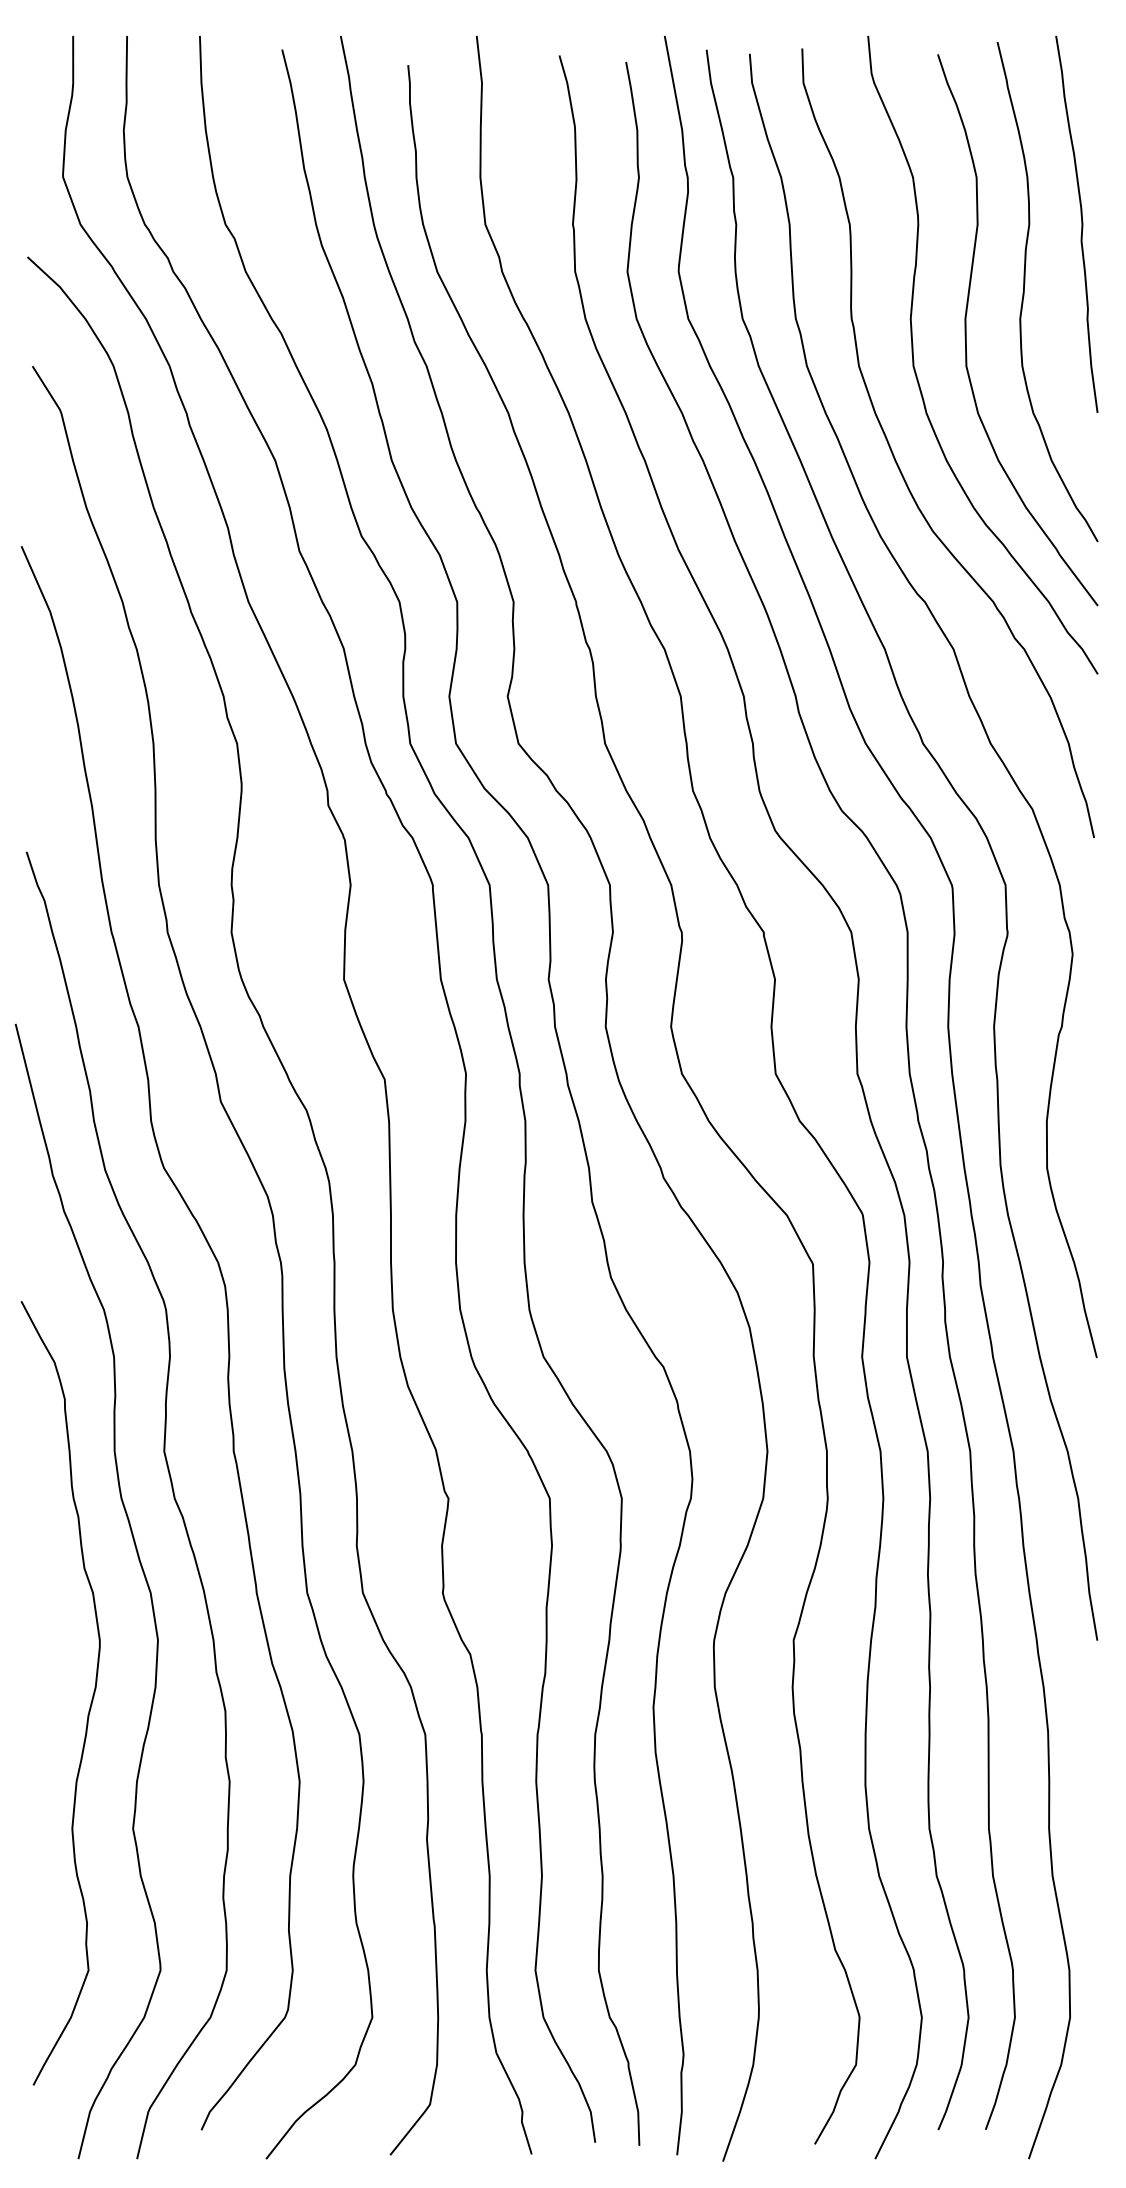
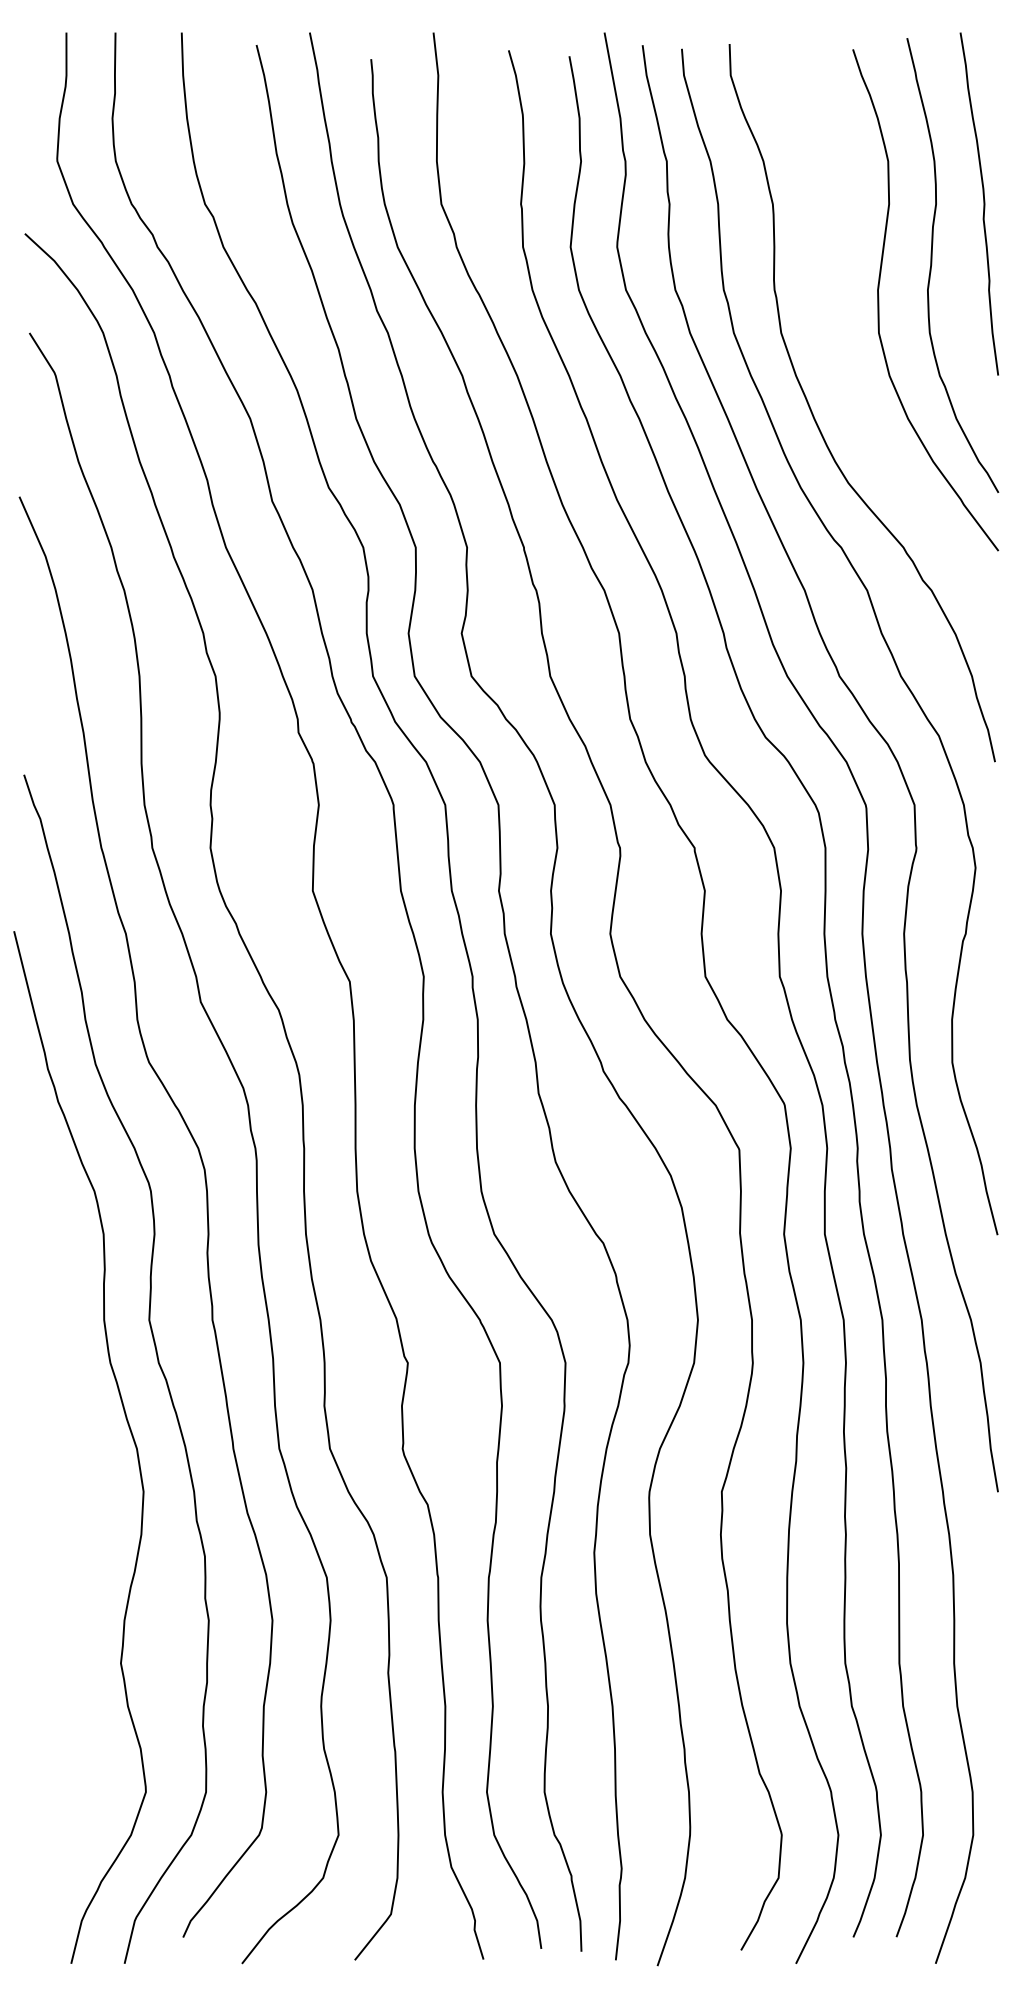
curve: (916, 371) -> (833, 337), removed
curve: (90, 1701) -> (82, 1547), removed

